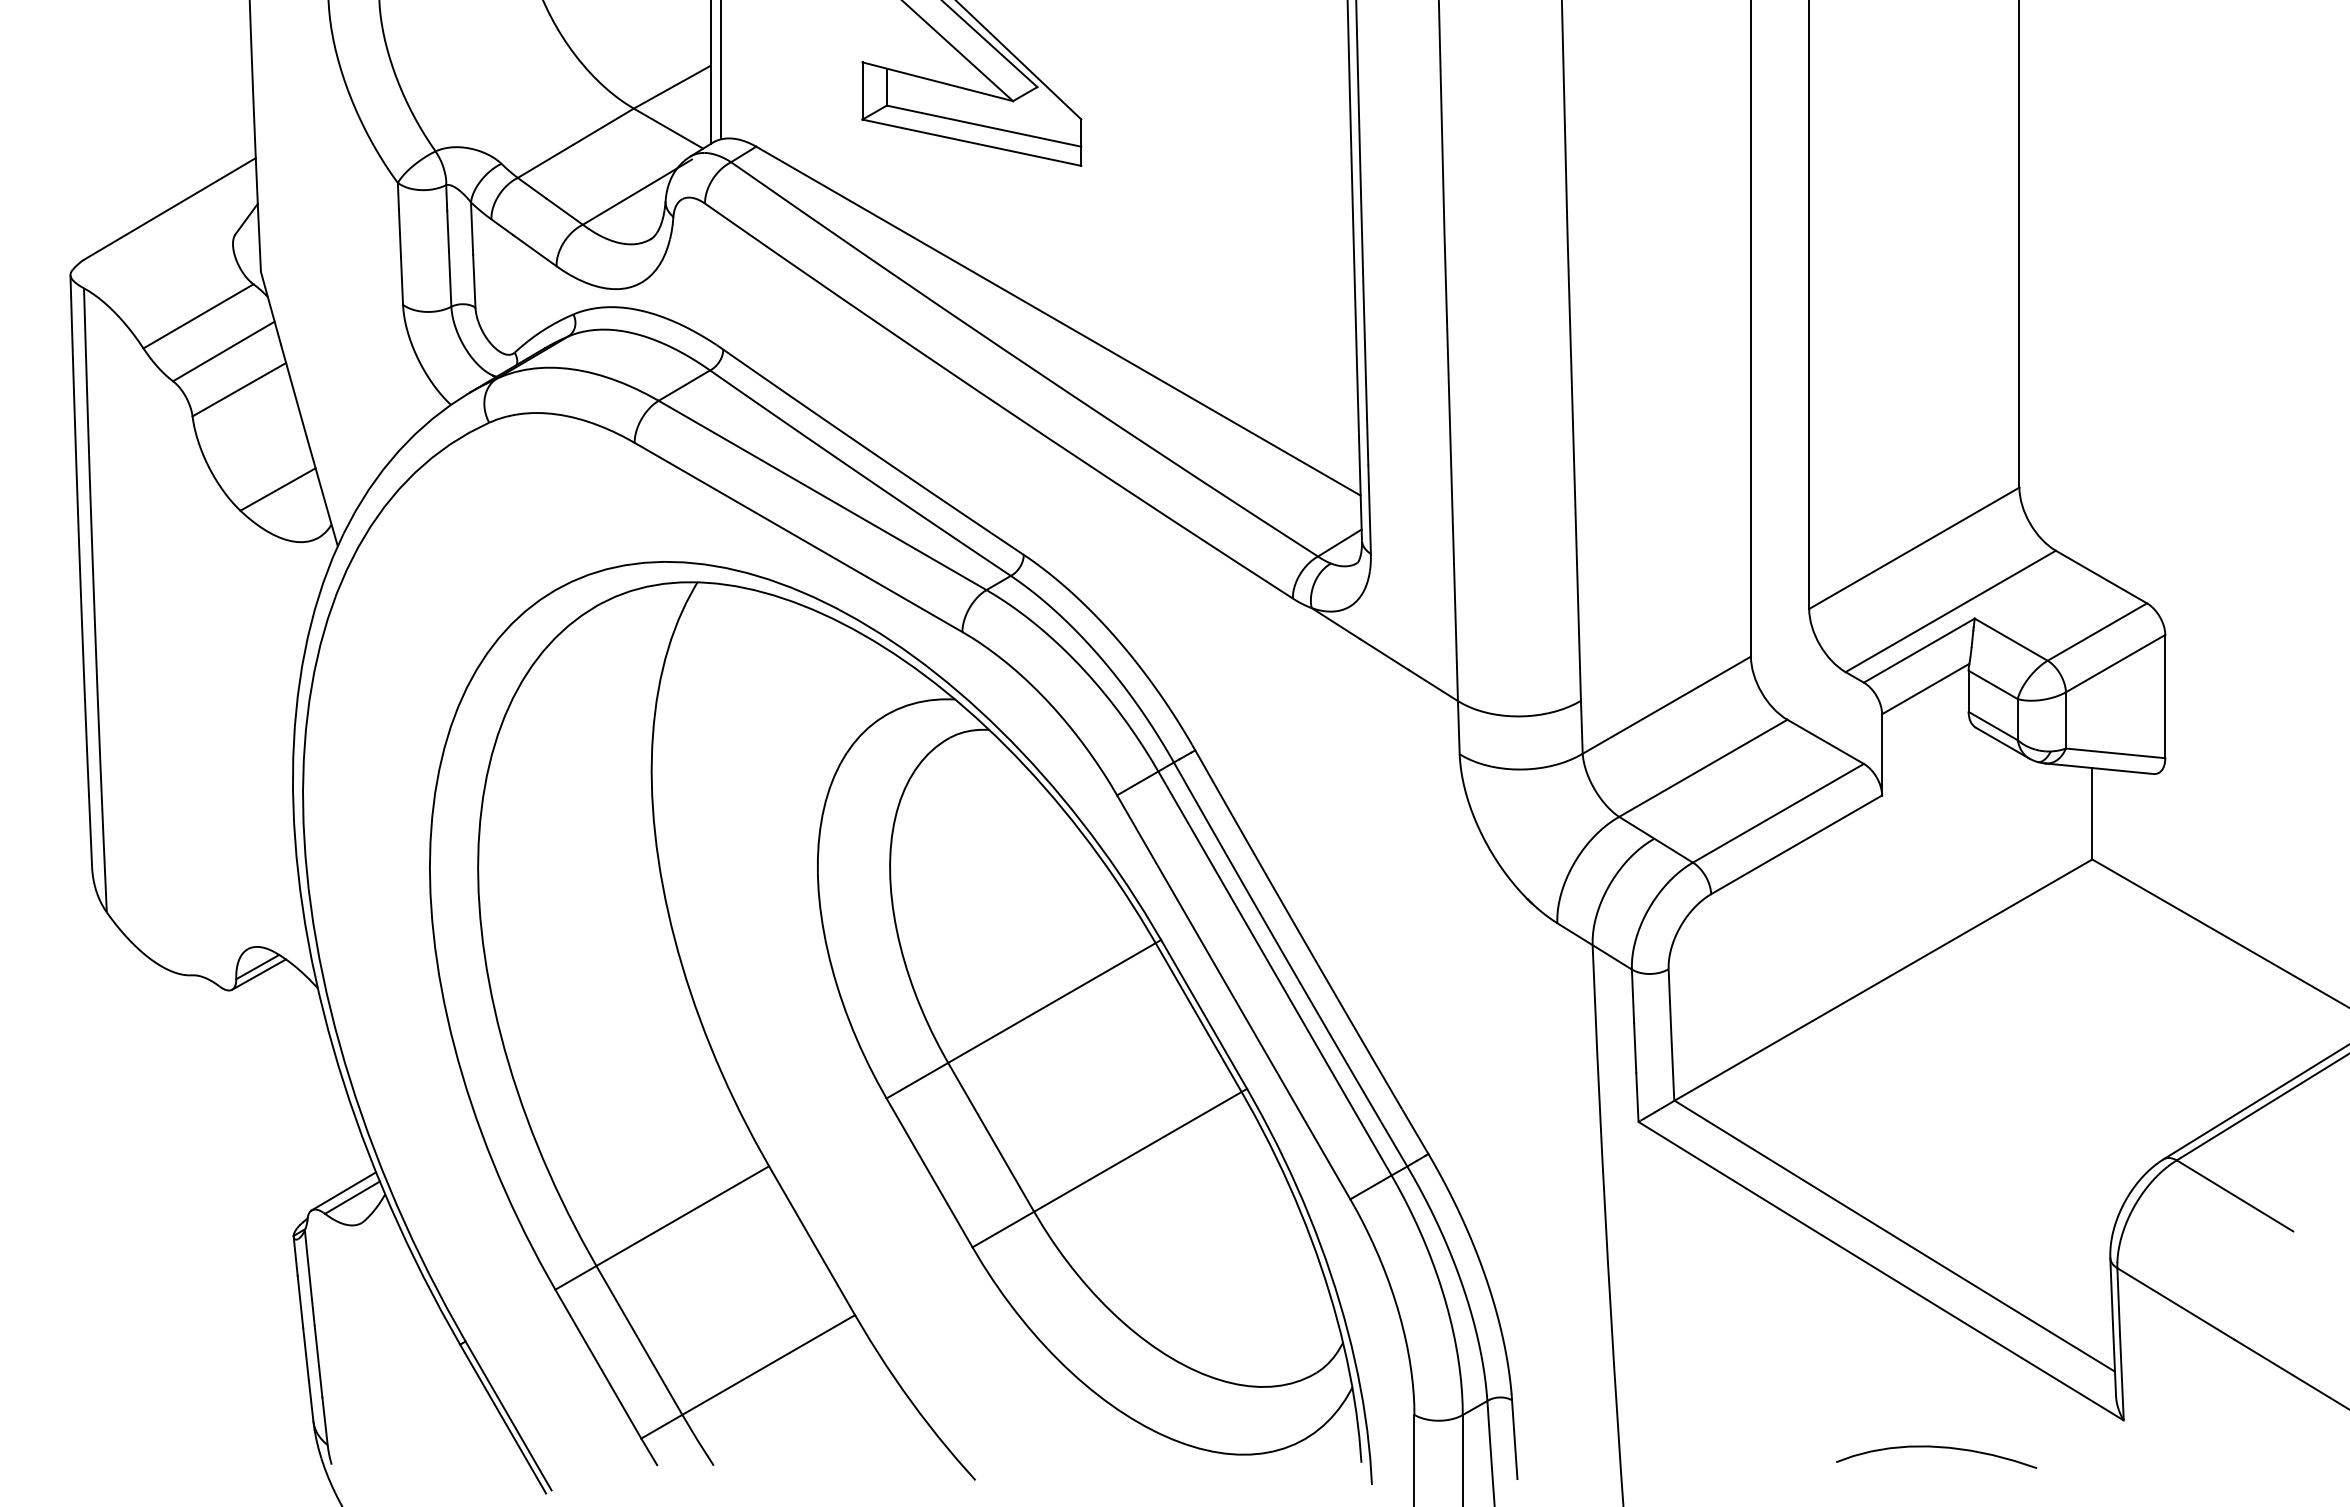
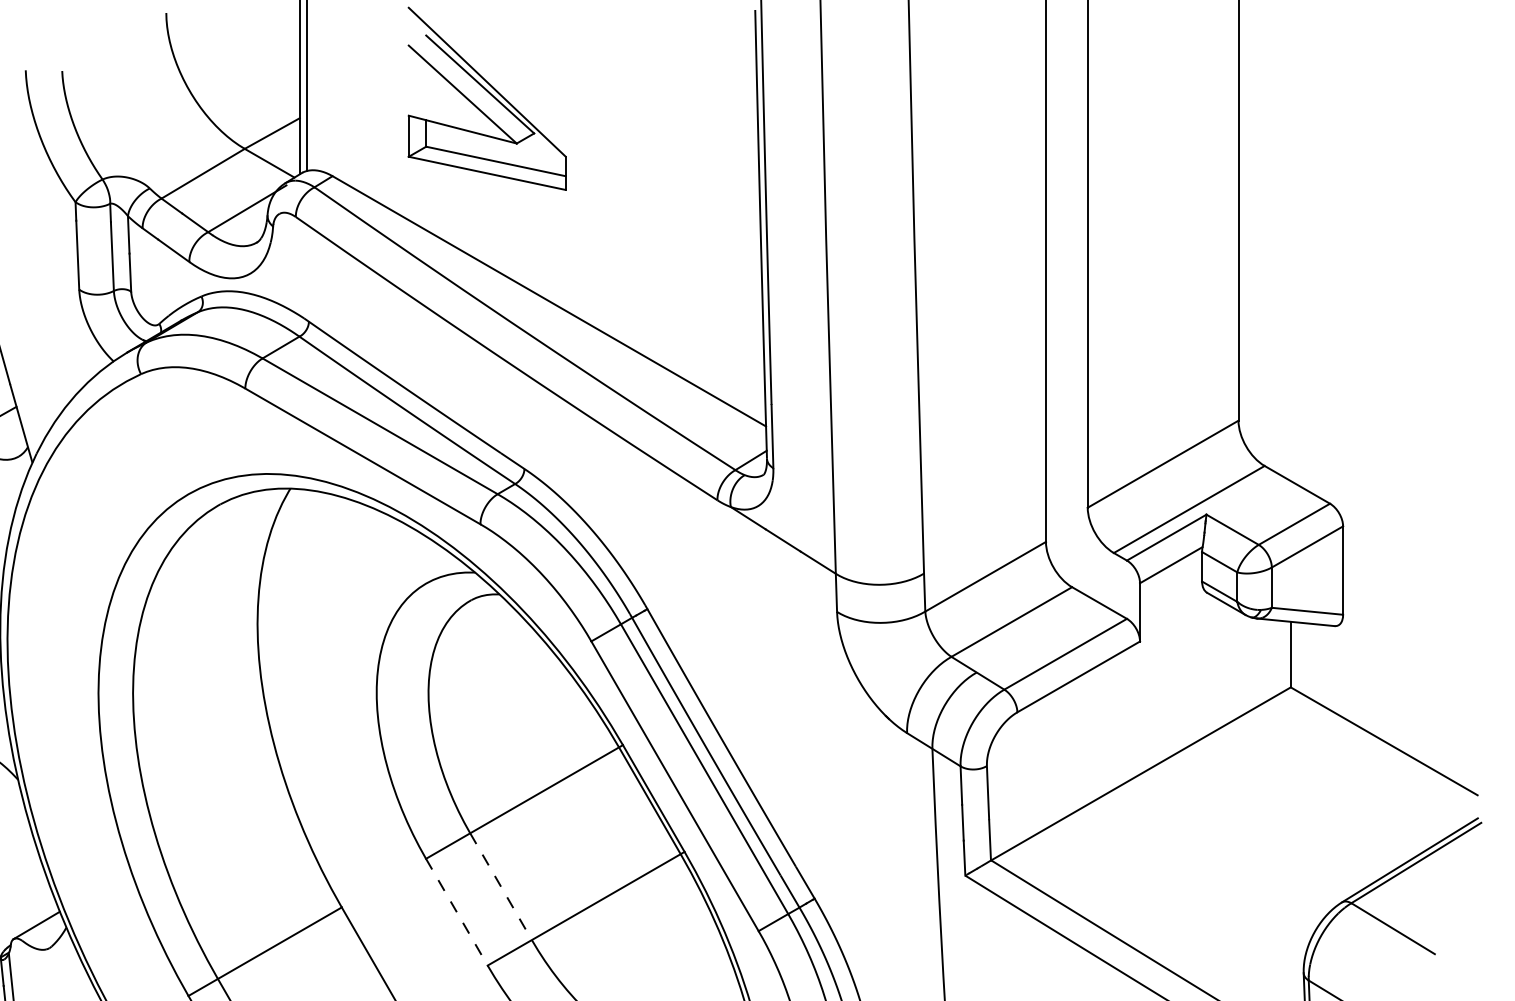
line: (991, 1137) -> (501, 886), solid -> dashed
line: (929, 1172) -> (456, 911), solid -> dashed
line: (352, 1197) -> (42, 929), removed

